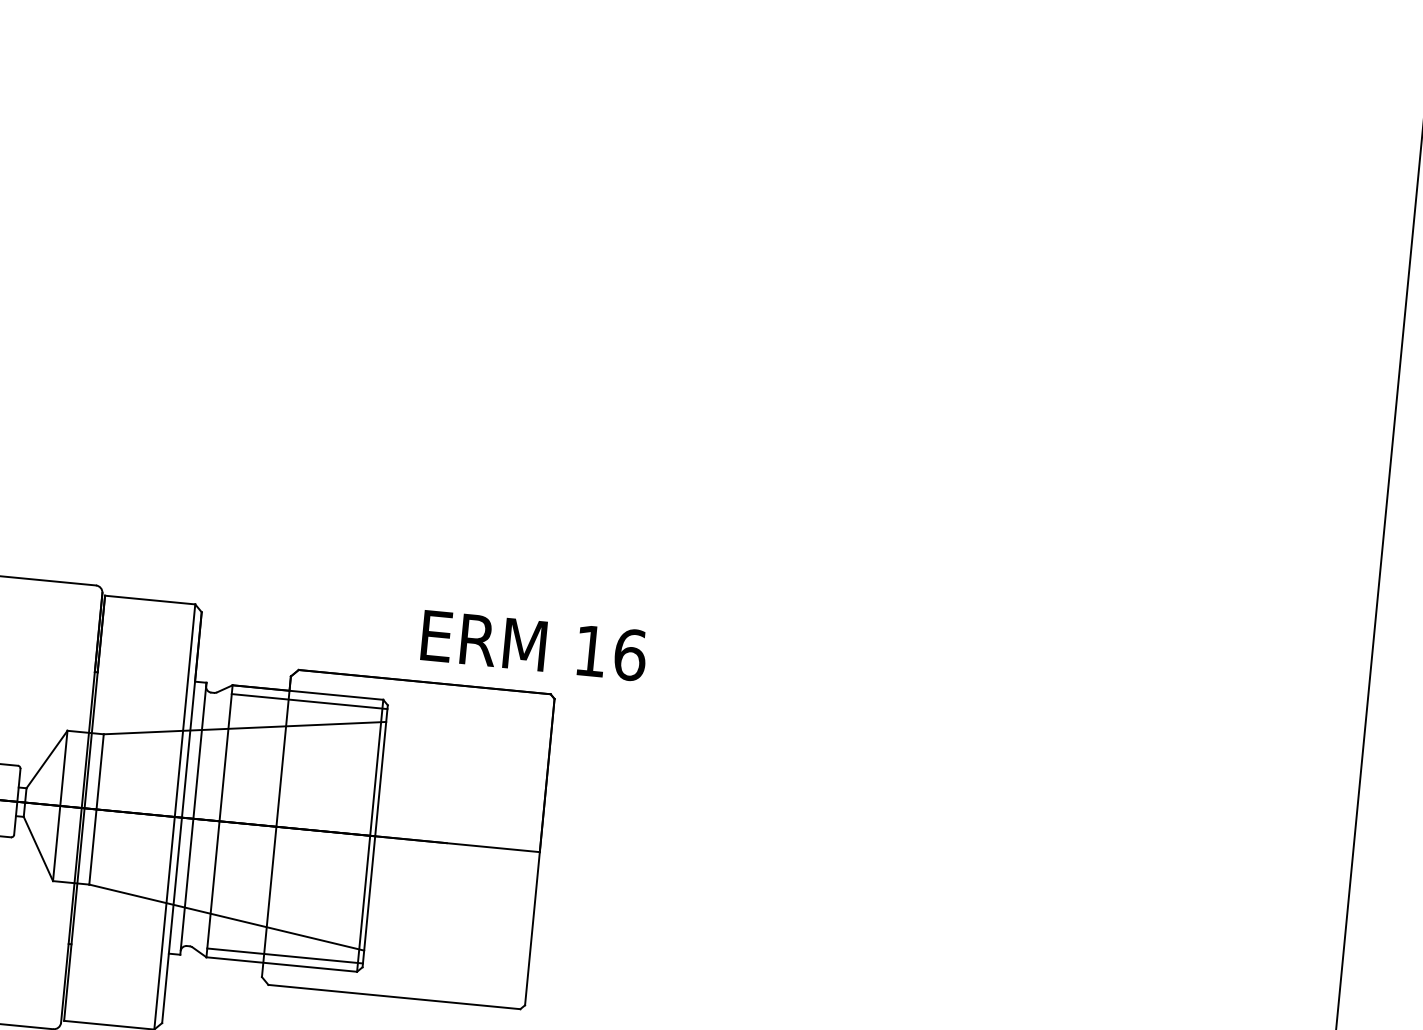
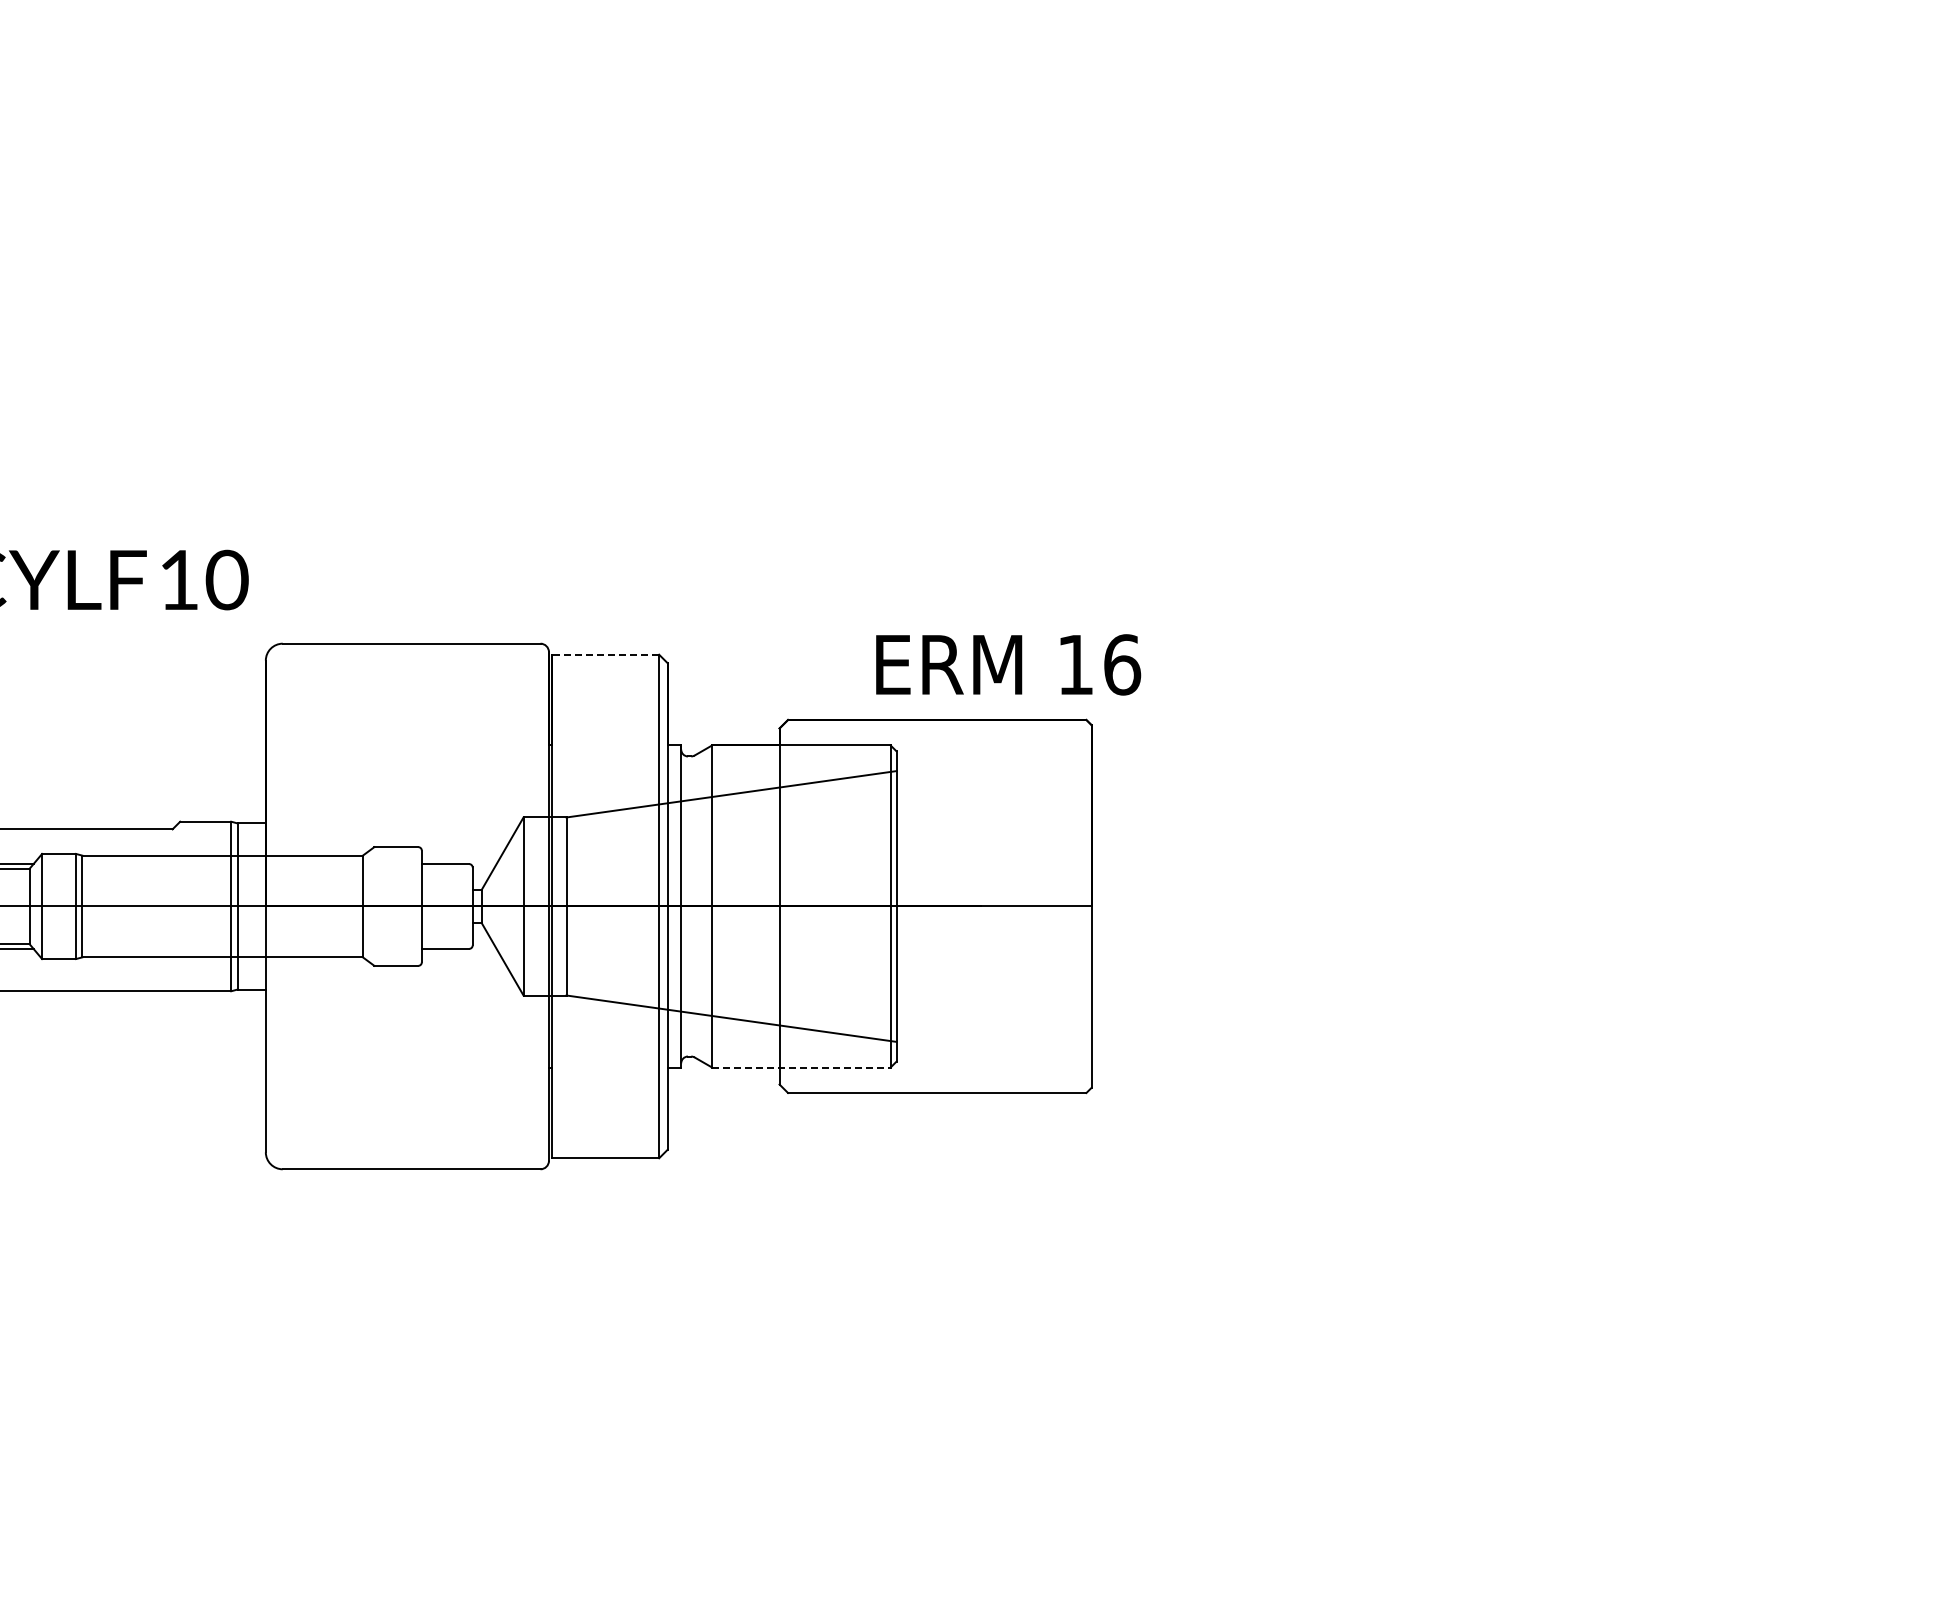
line: (149, 599) -> (605, 654), solid -> dashed
text: (534, 645) -> (1008, 664), moved
line: (309, 701) -> (804, 755), removed
line: (285, 956) -> (804, 1057), removed
line: (281, 964) -> (801, 1067), solid -> dashed

